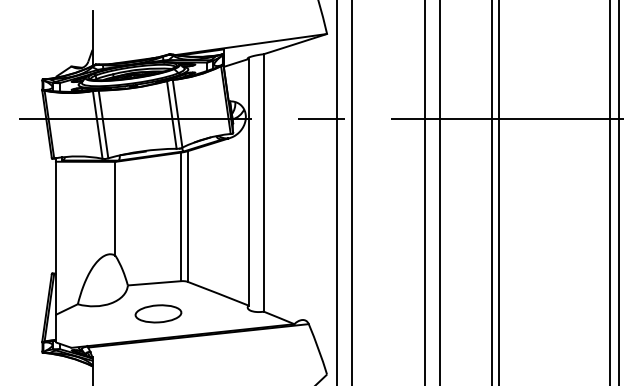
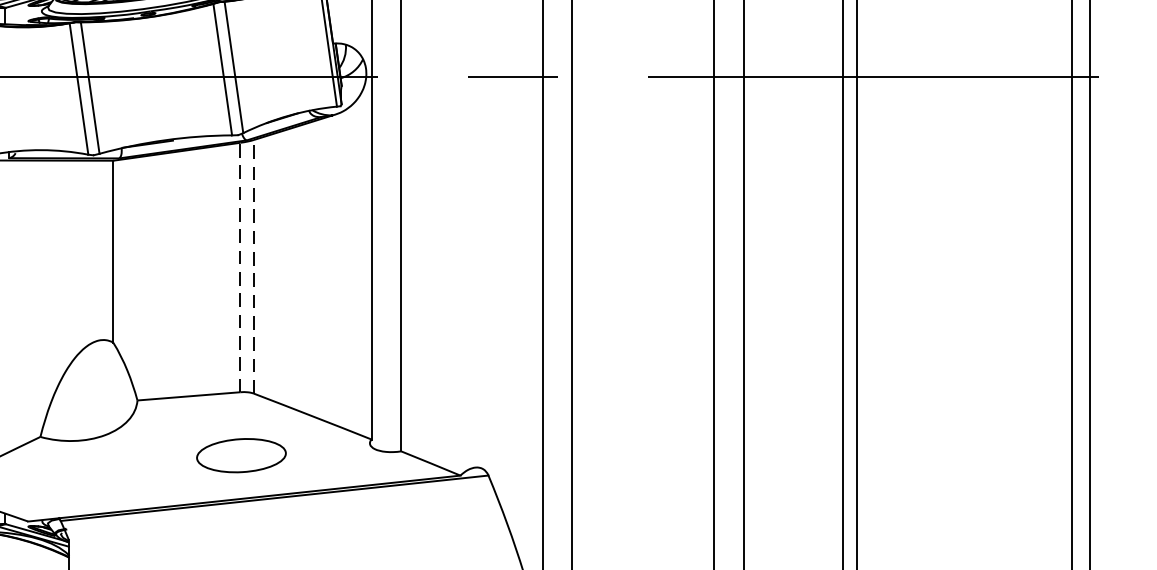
line: (180, 216) -> (239, 266), solid -> dashed
line: (187, 216) -> (253, 266), solid -> dashed
part: (158, 313) -> (241, 454), moved

